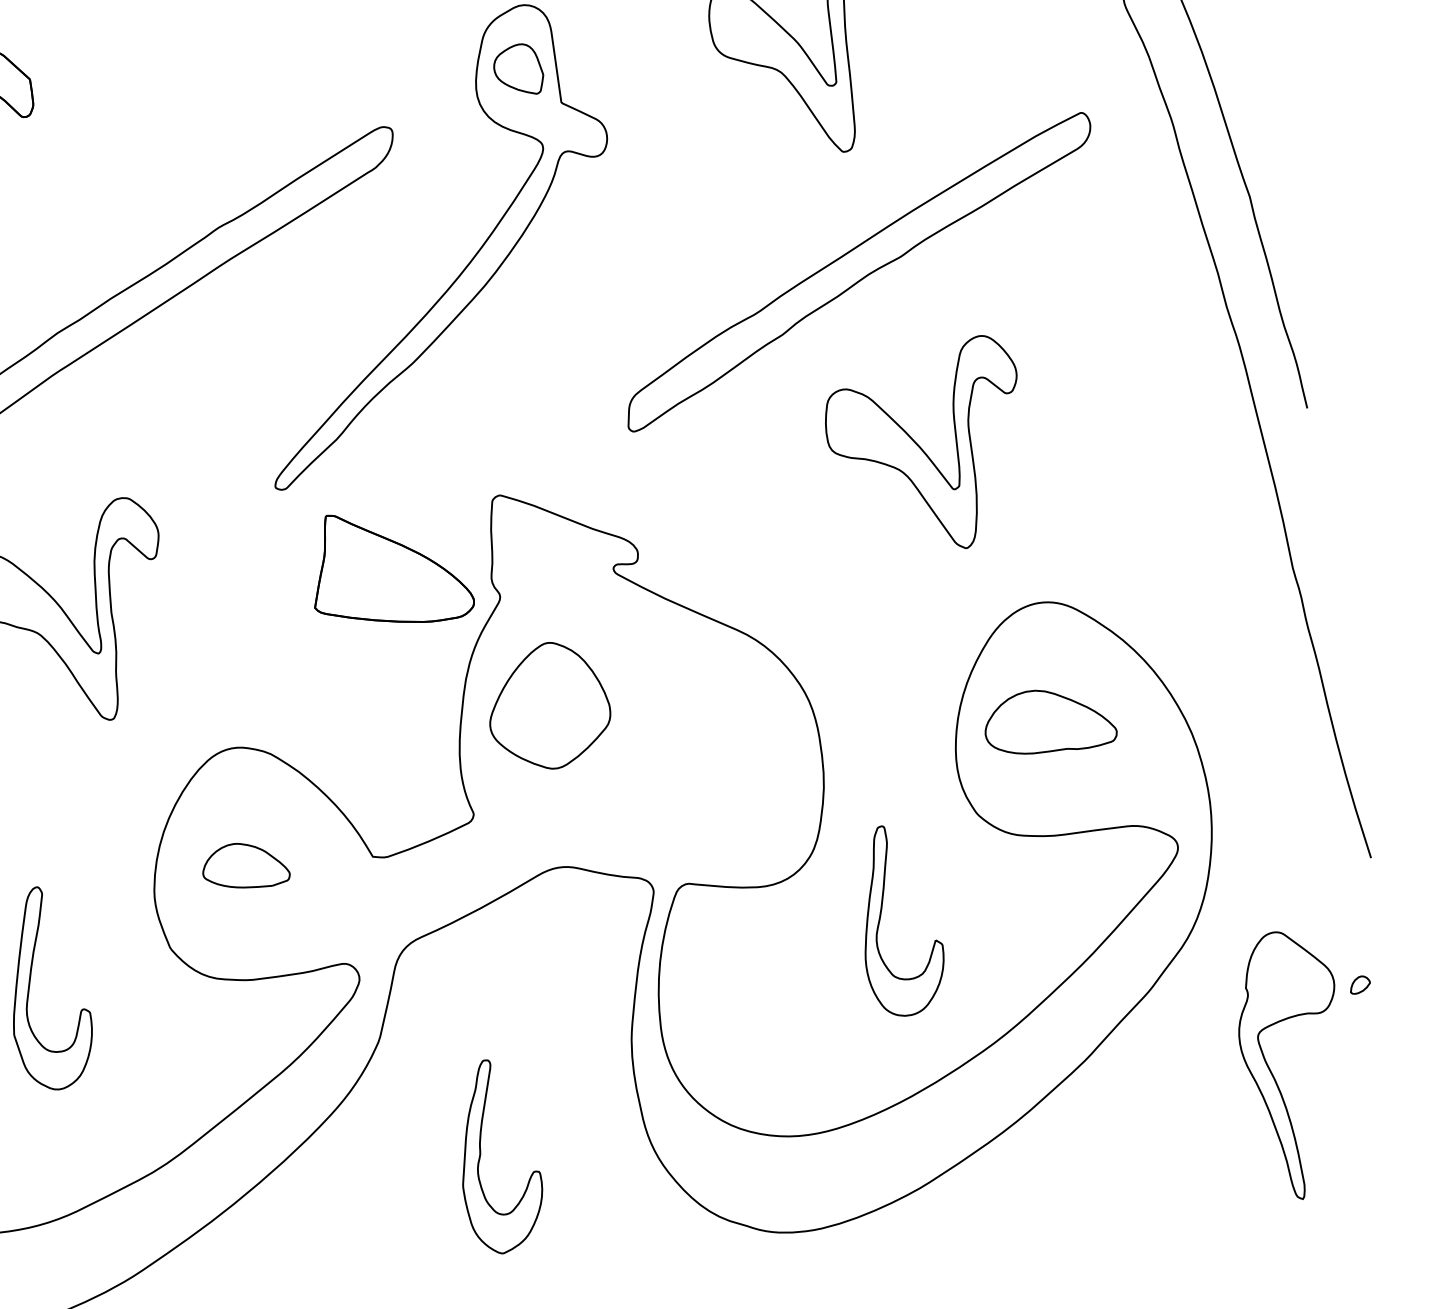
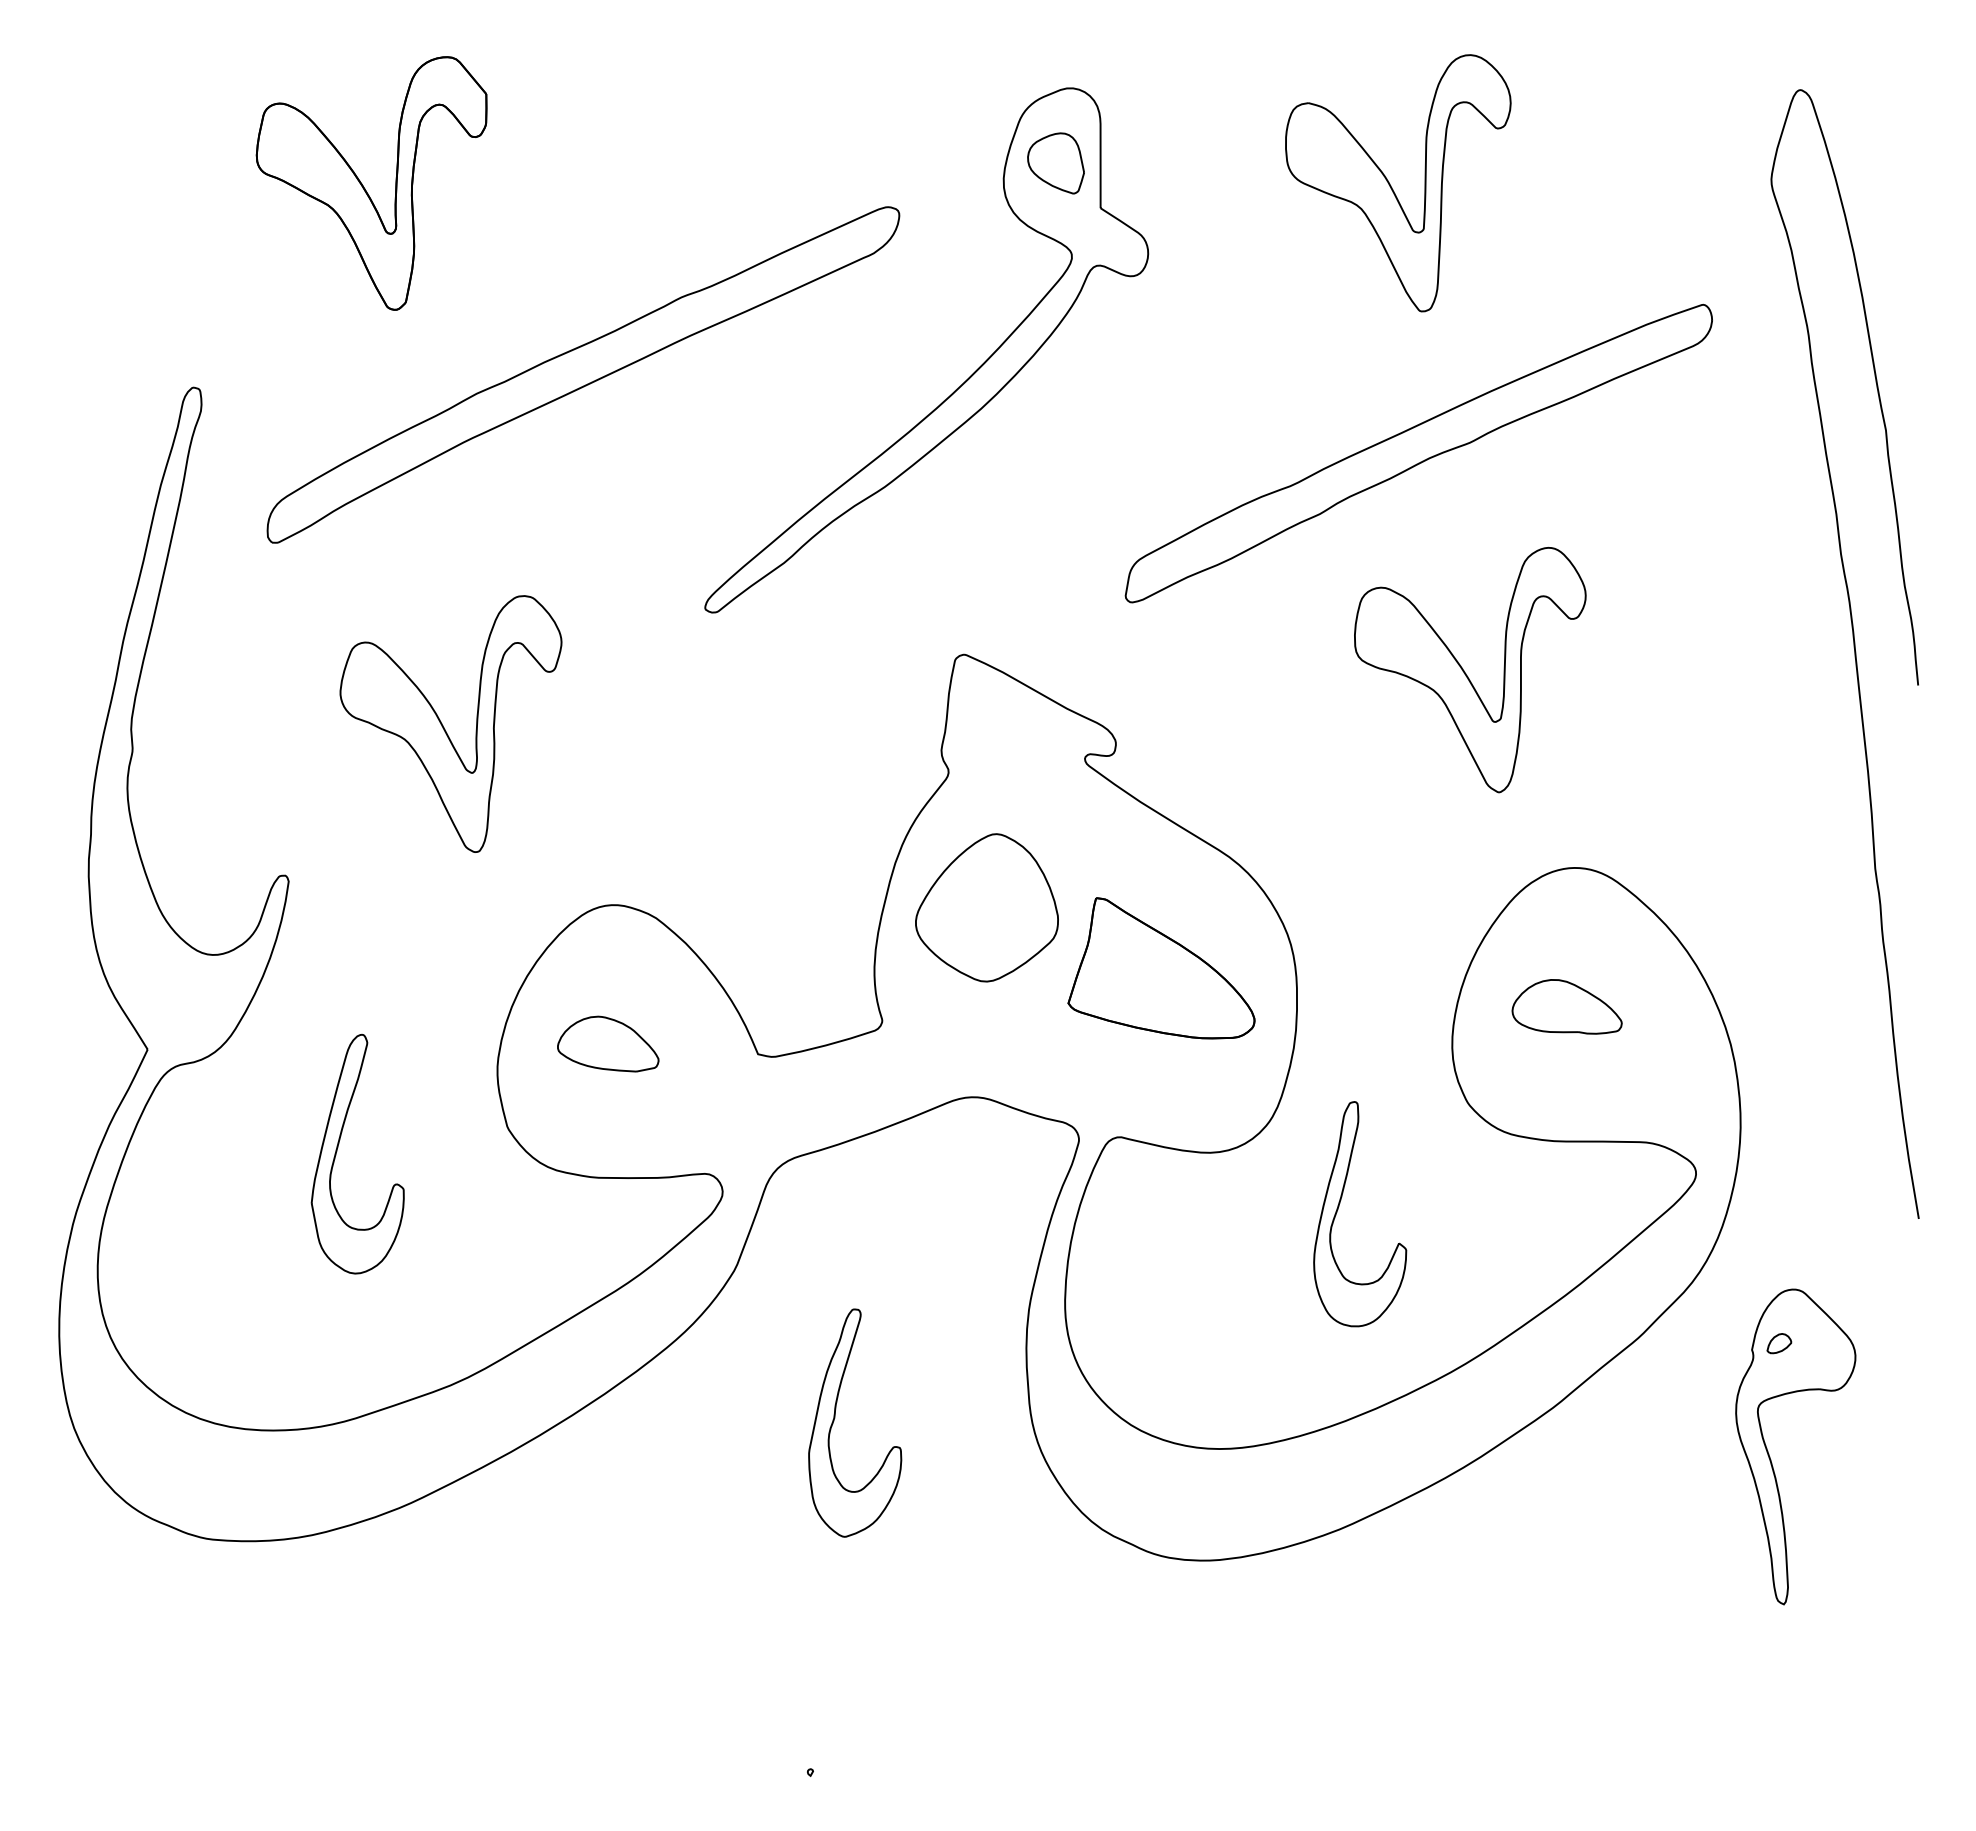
part: (389, 567) -> (1161, 968), moved
part: (1048, 720) -> (1566, 1006), size x0.71
part: (1360, 984) -> (1779, 1343), moved

